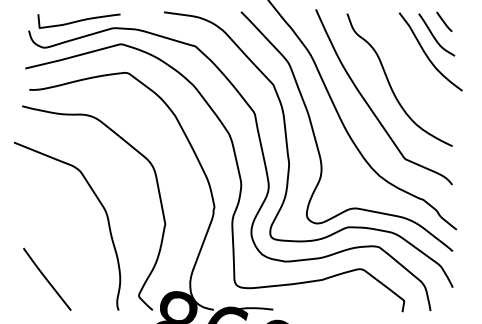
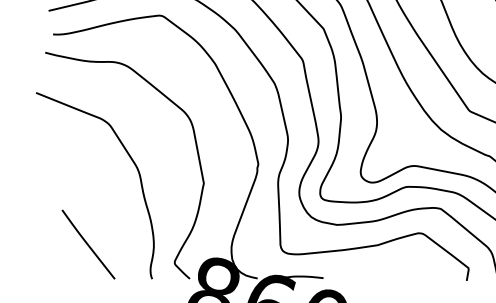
line: (47, 278) -> (88, 243), moved

